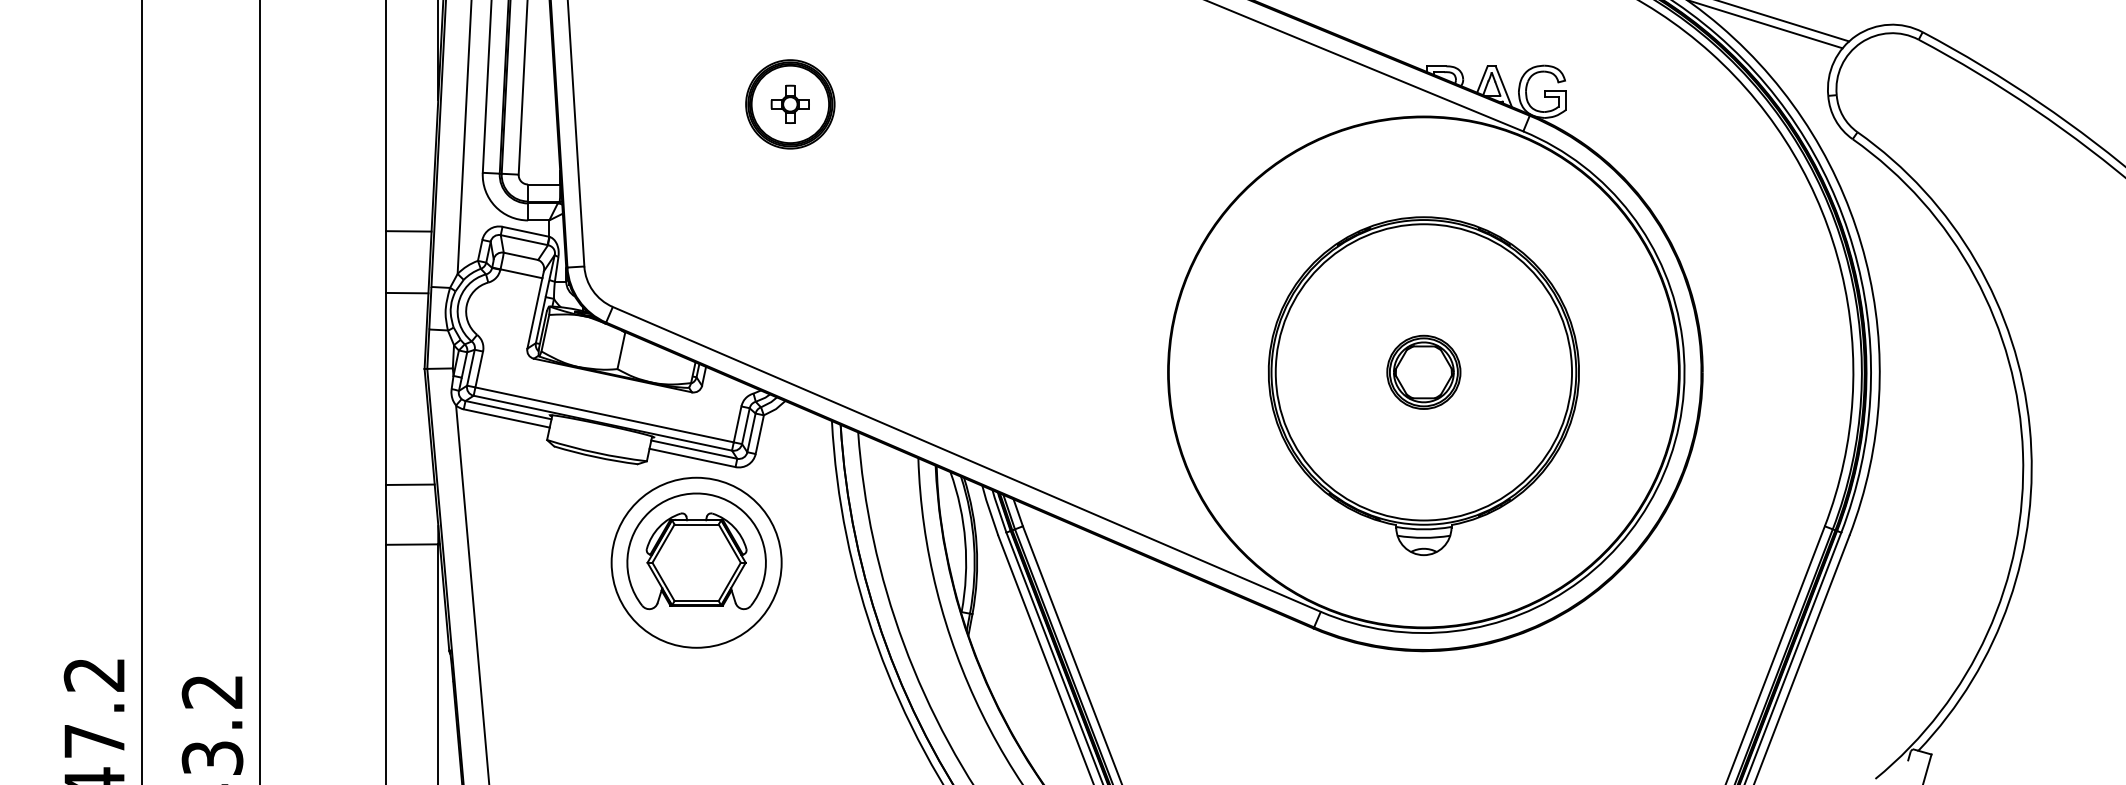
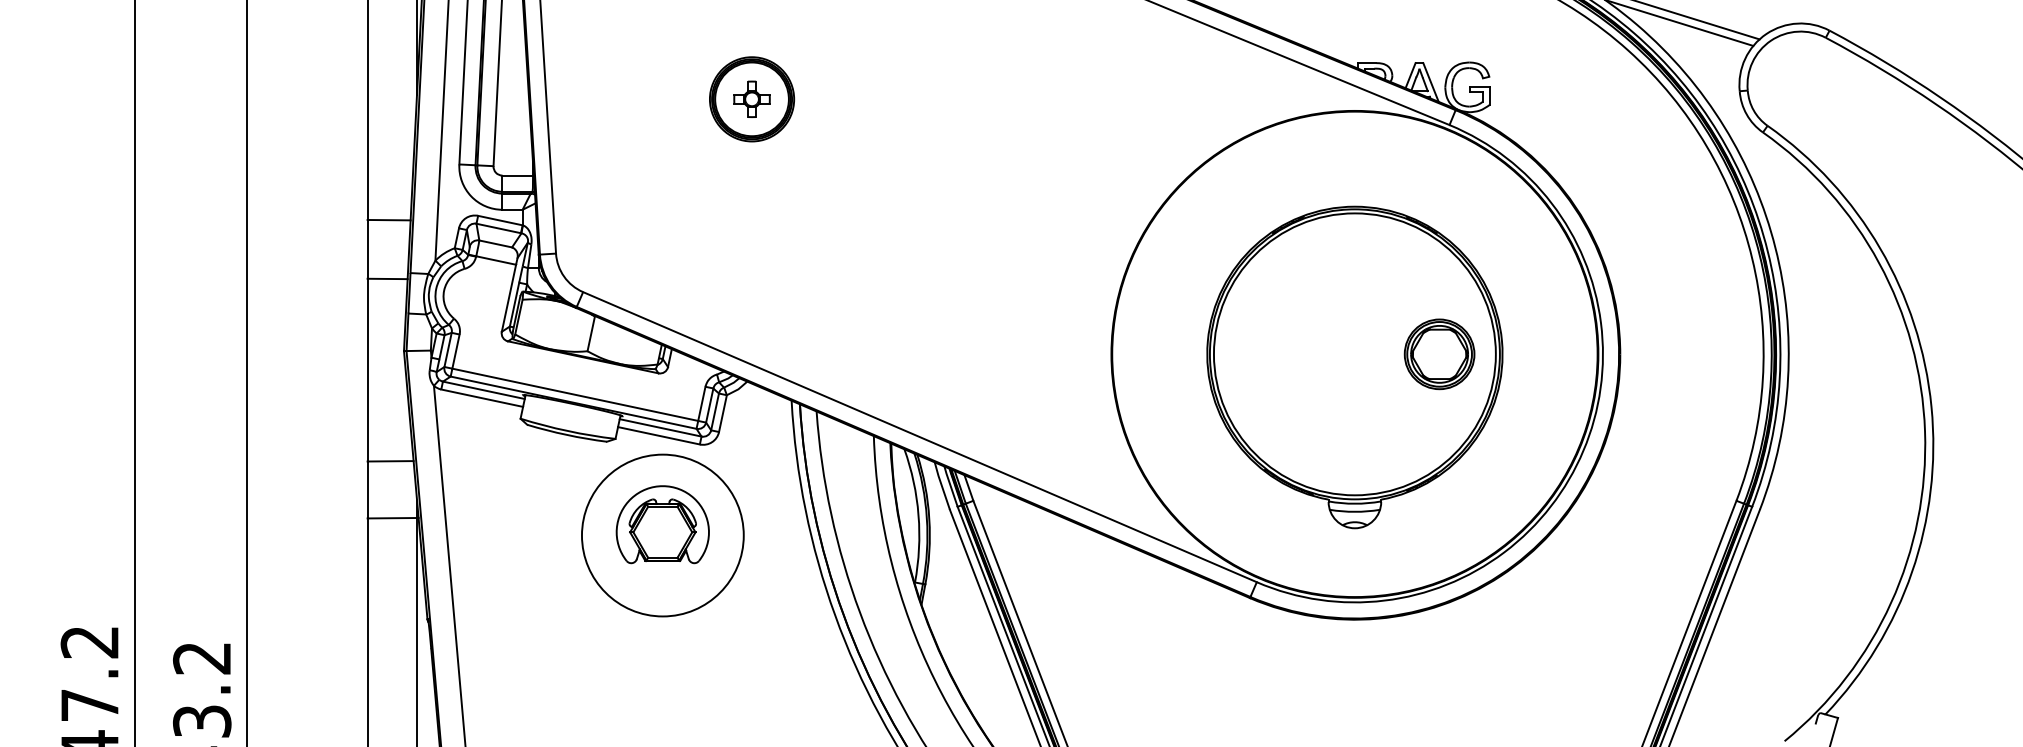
part: (1423, 371) -> (1439, 353), moved
part: (696, 551) -> (662, 524), size x0.7

